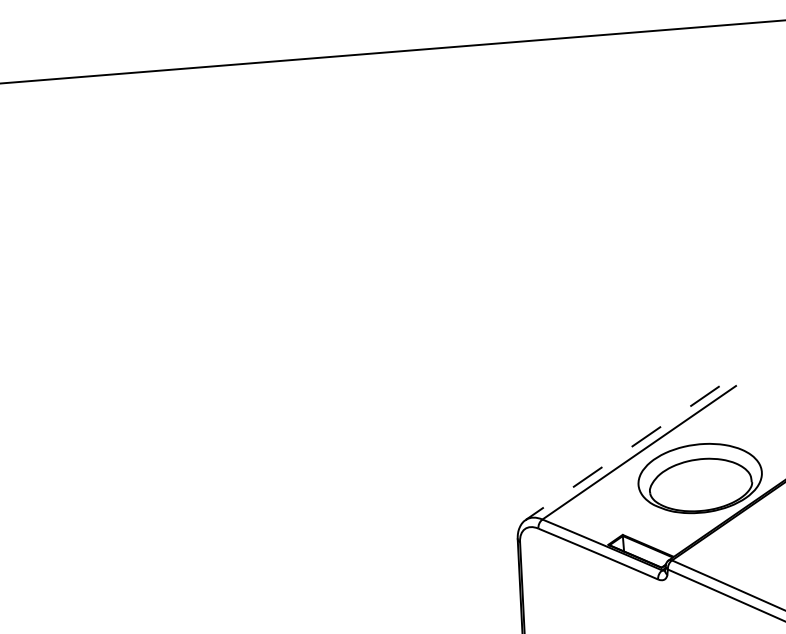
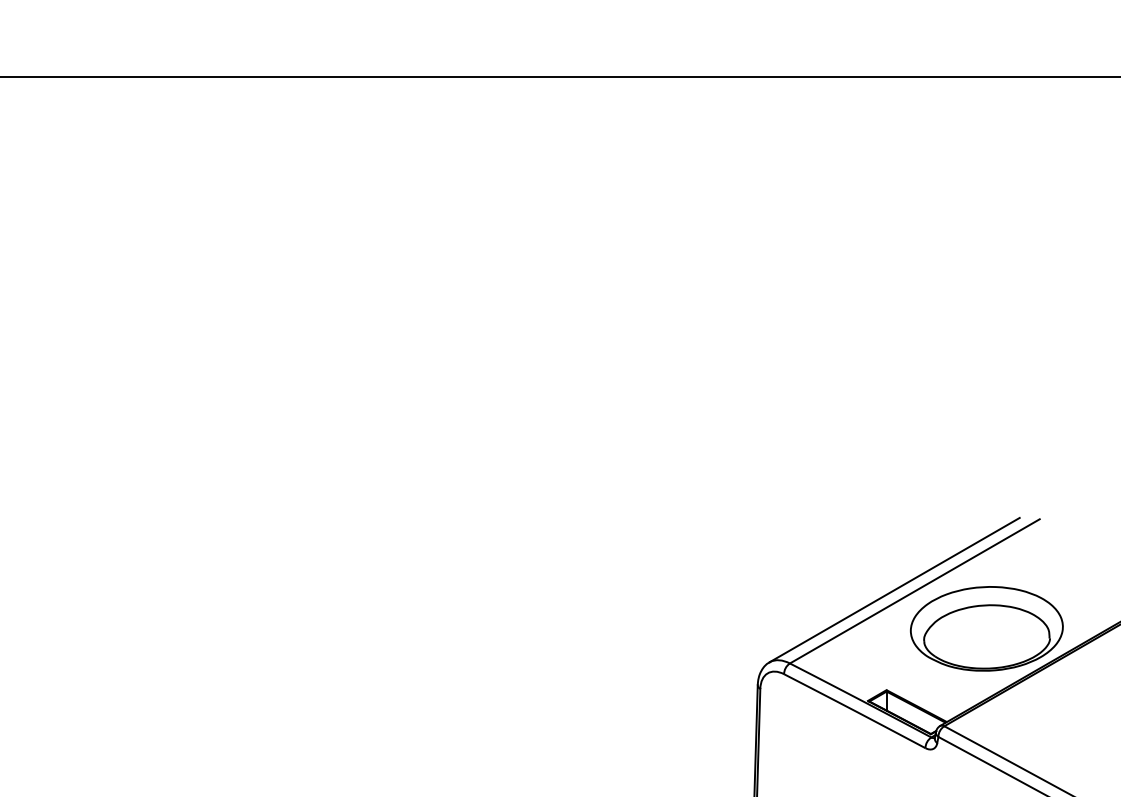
line: (622, 453) -> (894, 590), dashed -> solid

